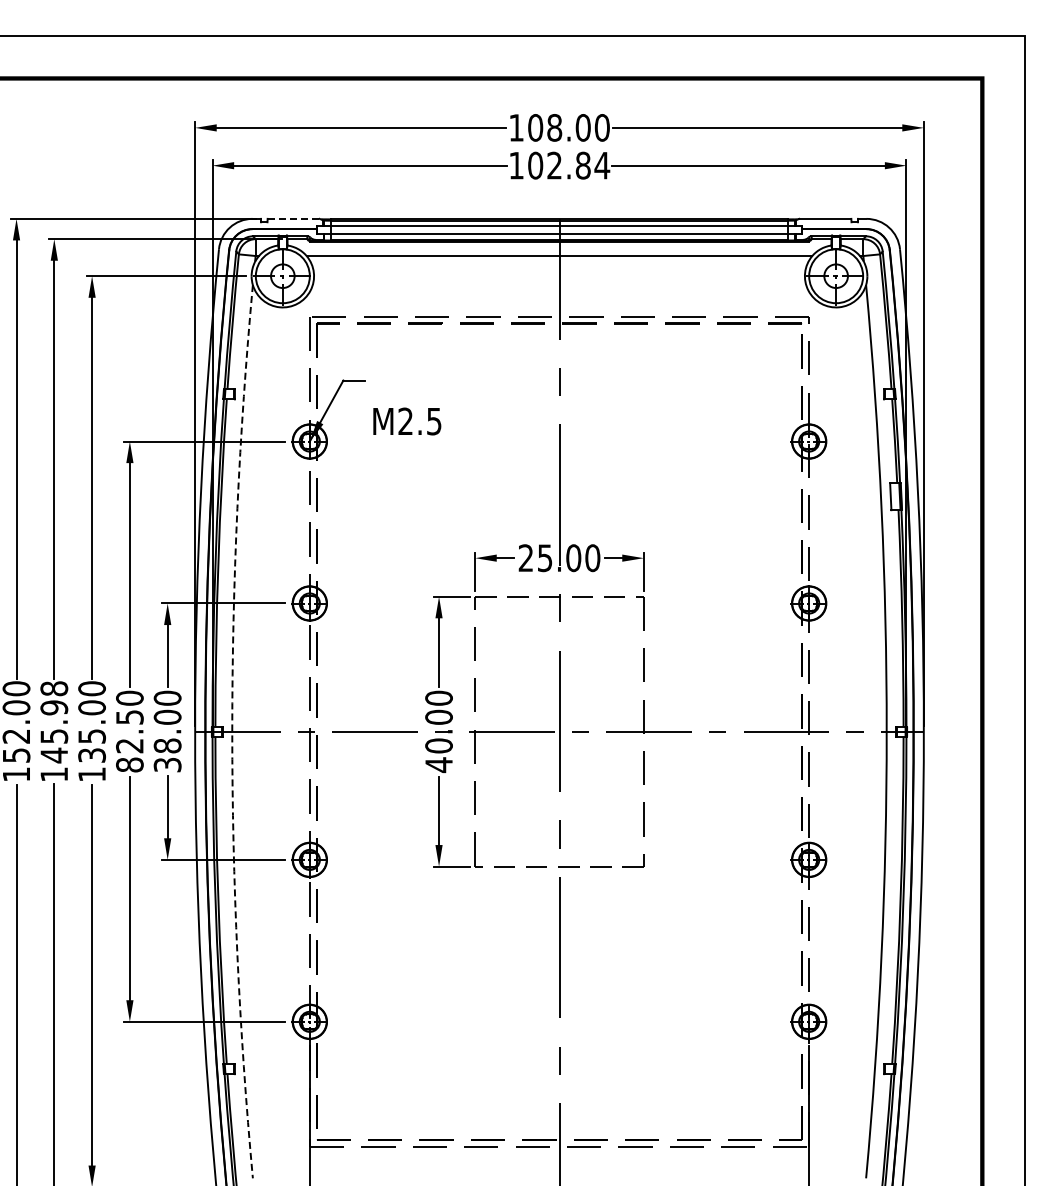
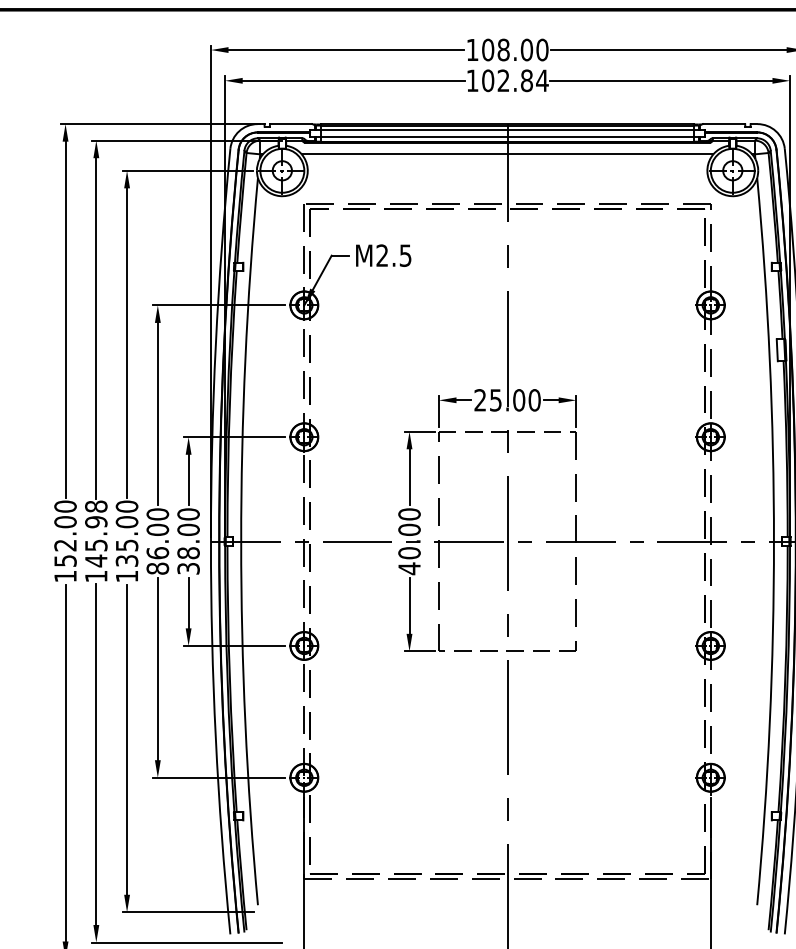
line: (294, 218) -> (291, 123), dashed -> solid
text: (407, 421) -> (383, 255), moved
text: (129, 731) -> (157, 541), 82.50 -> 86.00
arc: (232, 731) -> (241, 541), dashed -> solid

